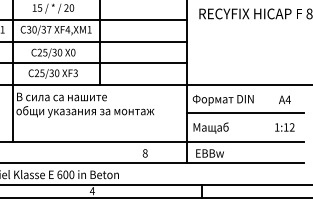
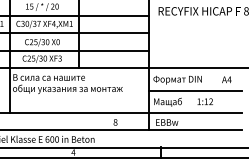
text: (284, 127) -> (204, 101), moved

